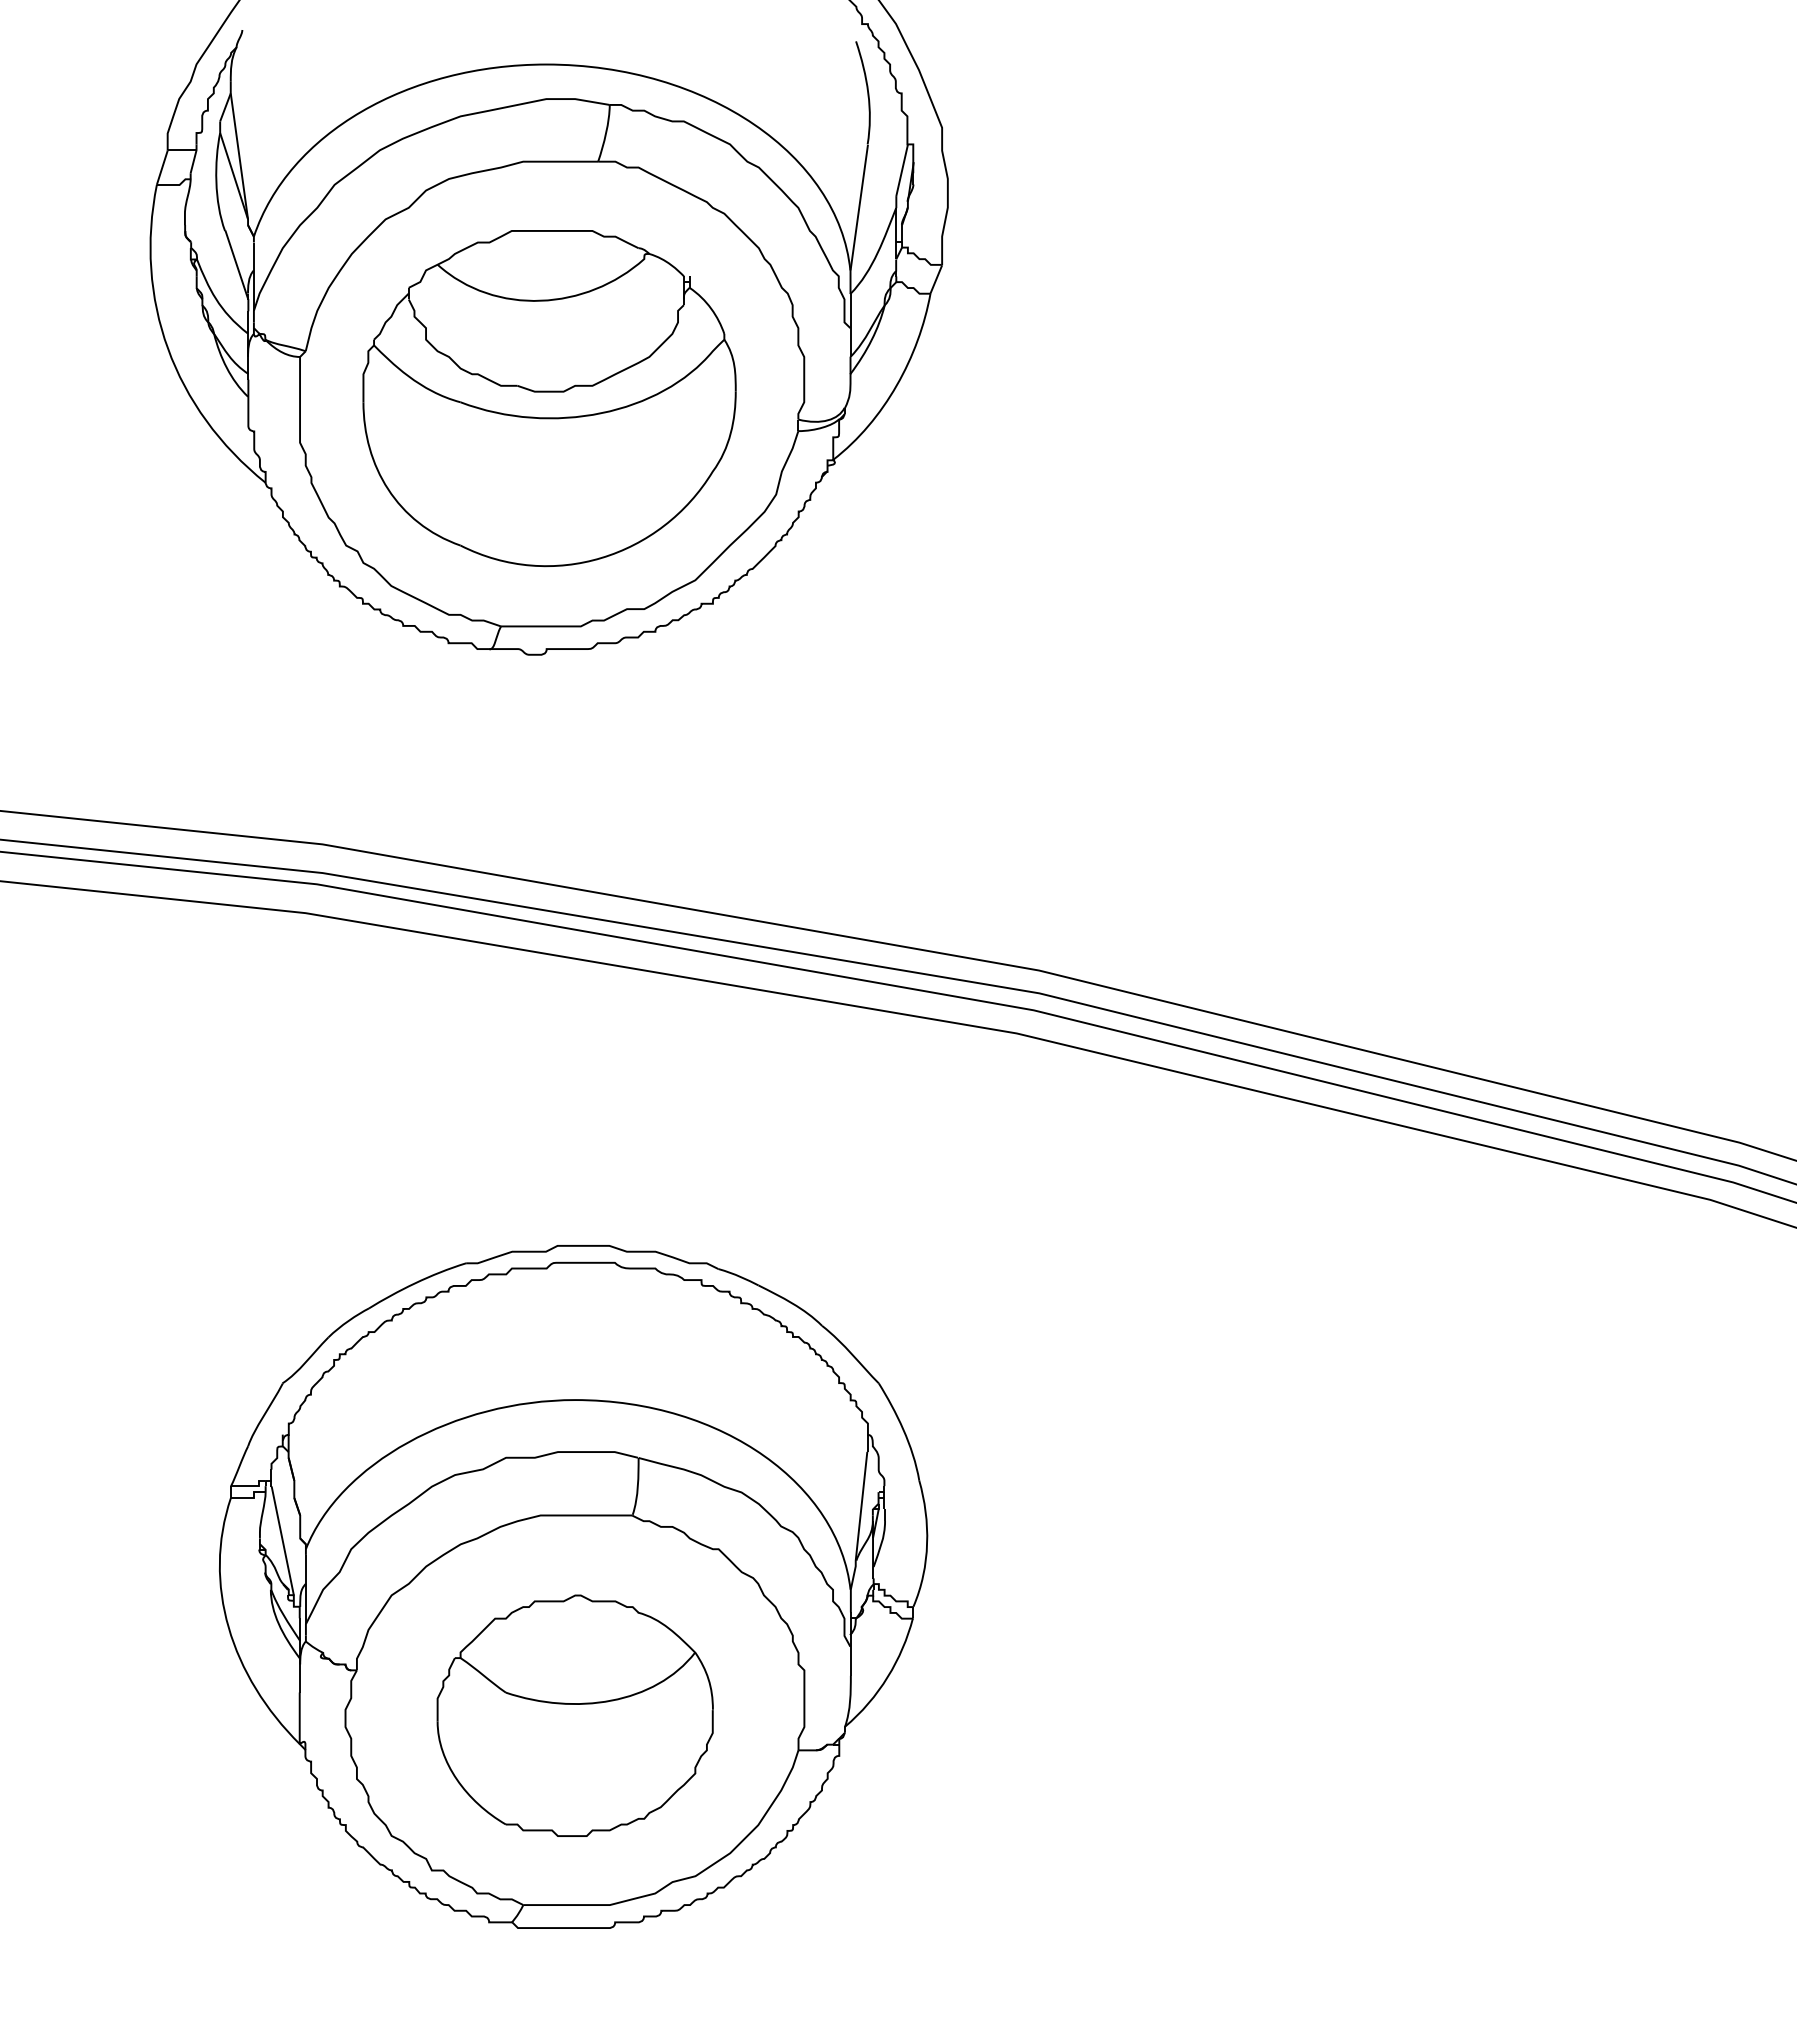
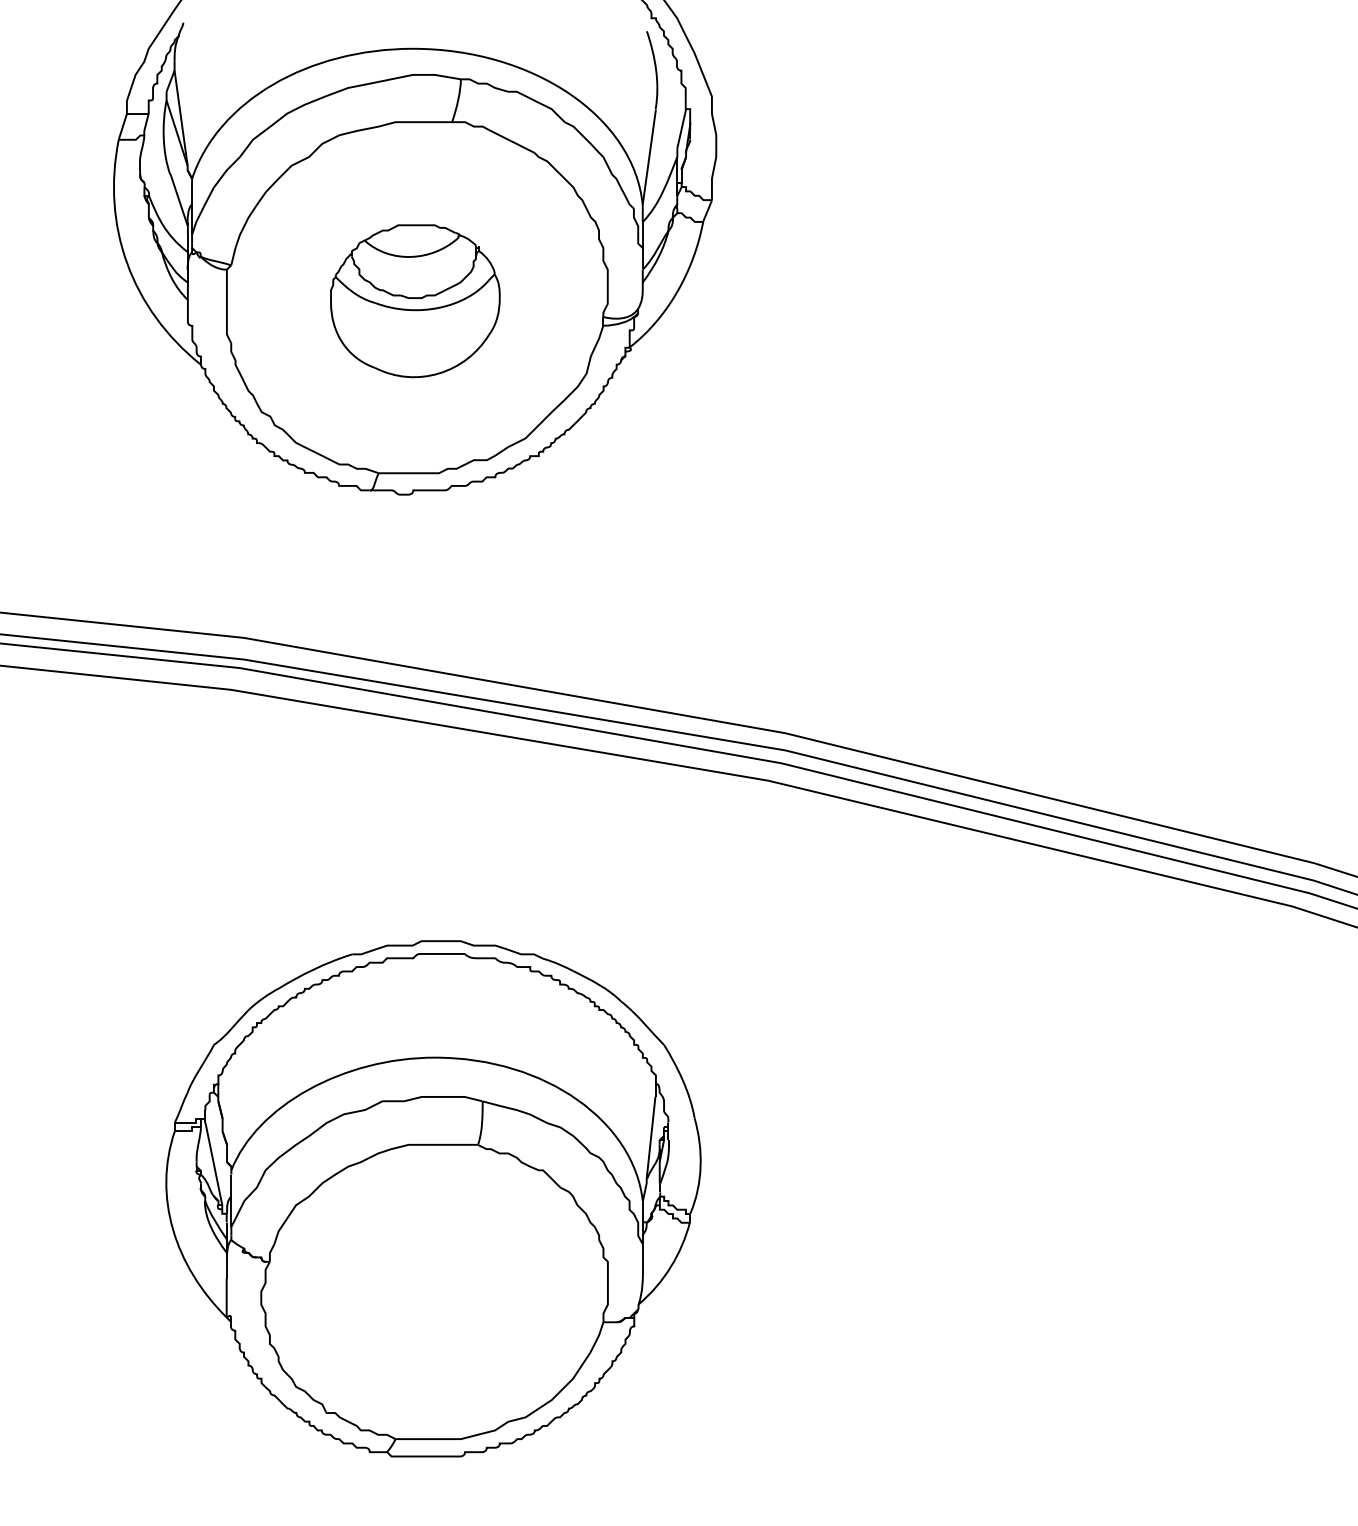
part: (549, 398) -> (415, 301), size x0.6
part: (574, 1715) -> (434, 1295), removed

